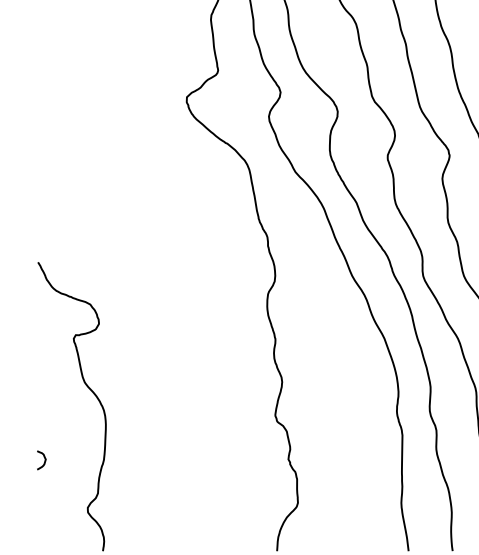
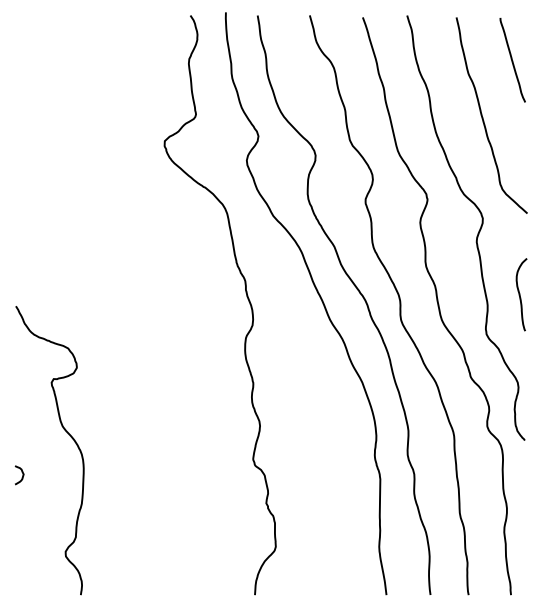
curve: (43, 462) -> (21, 477), moved

